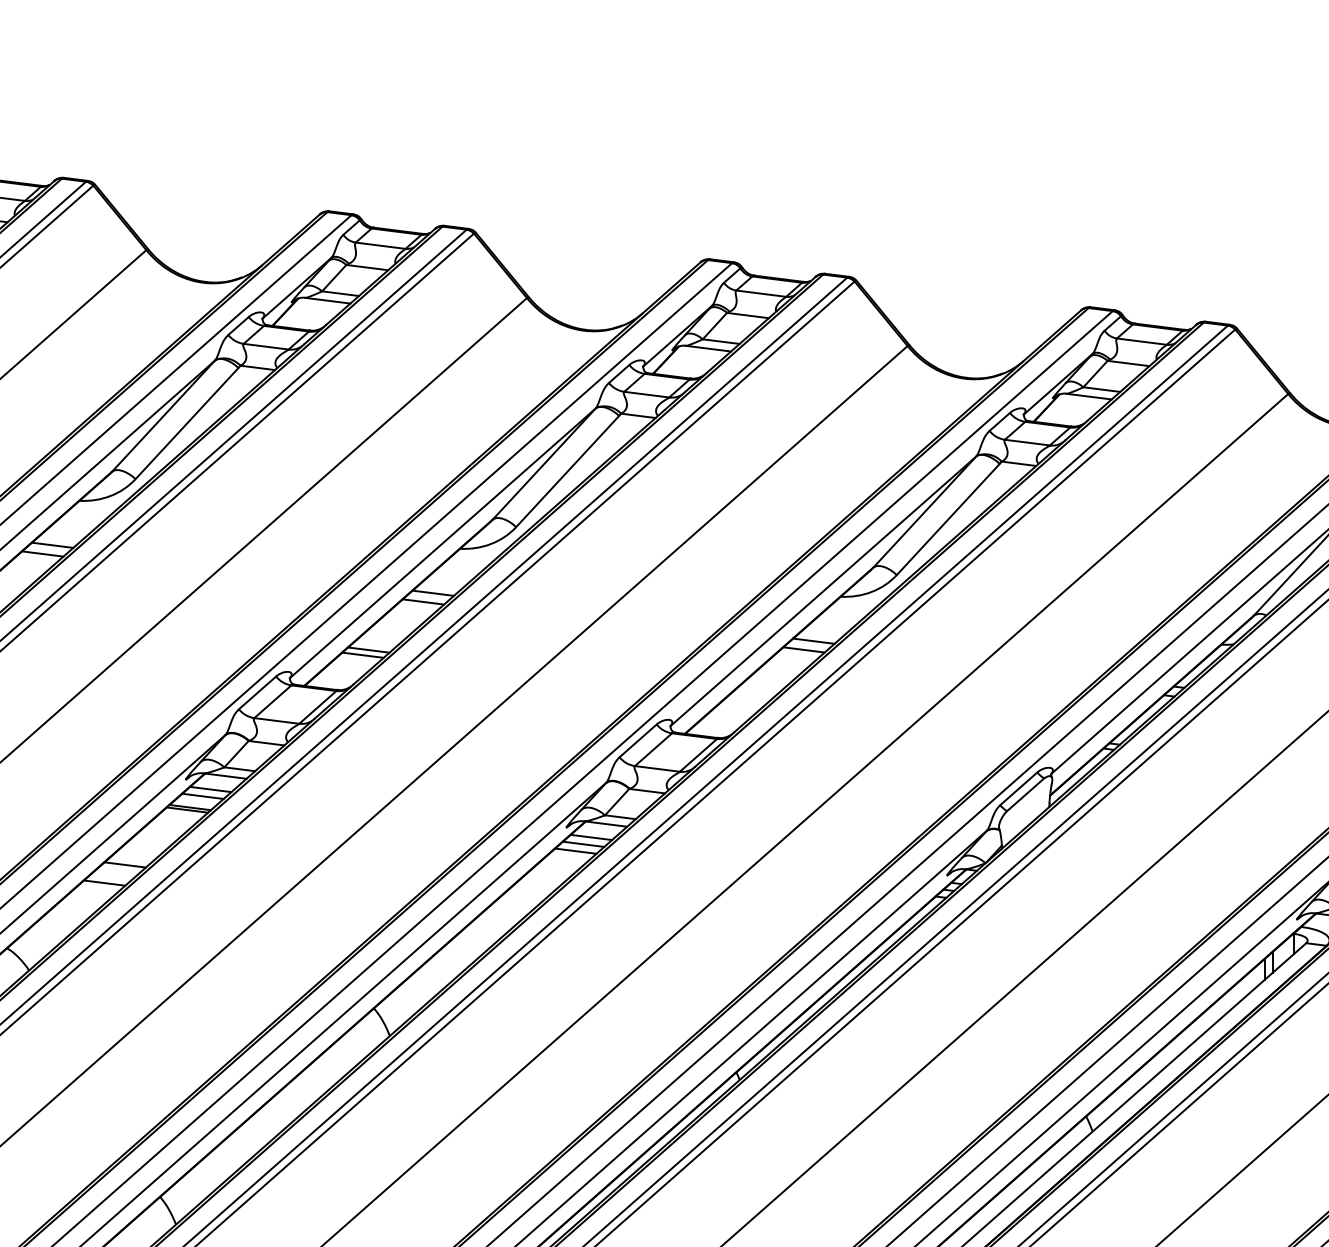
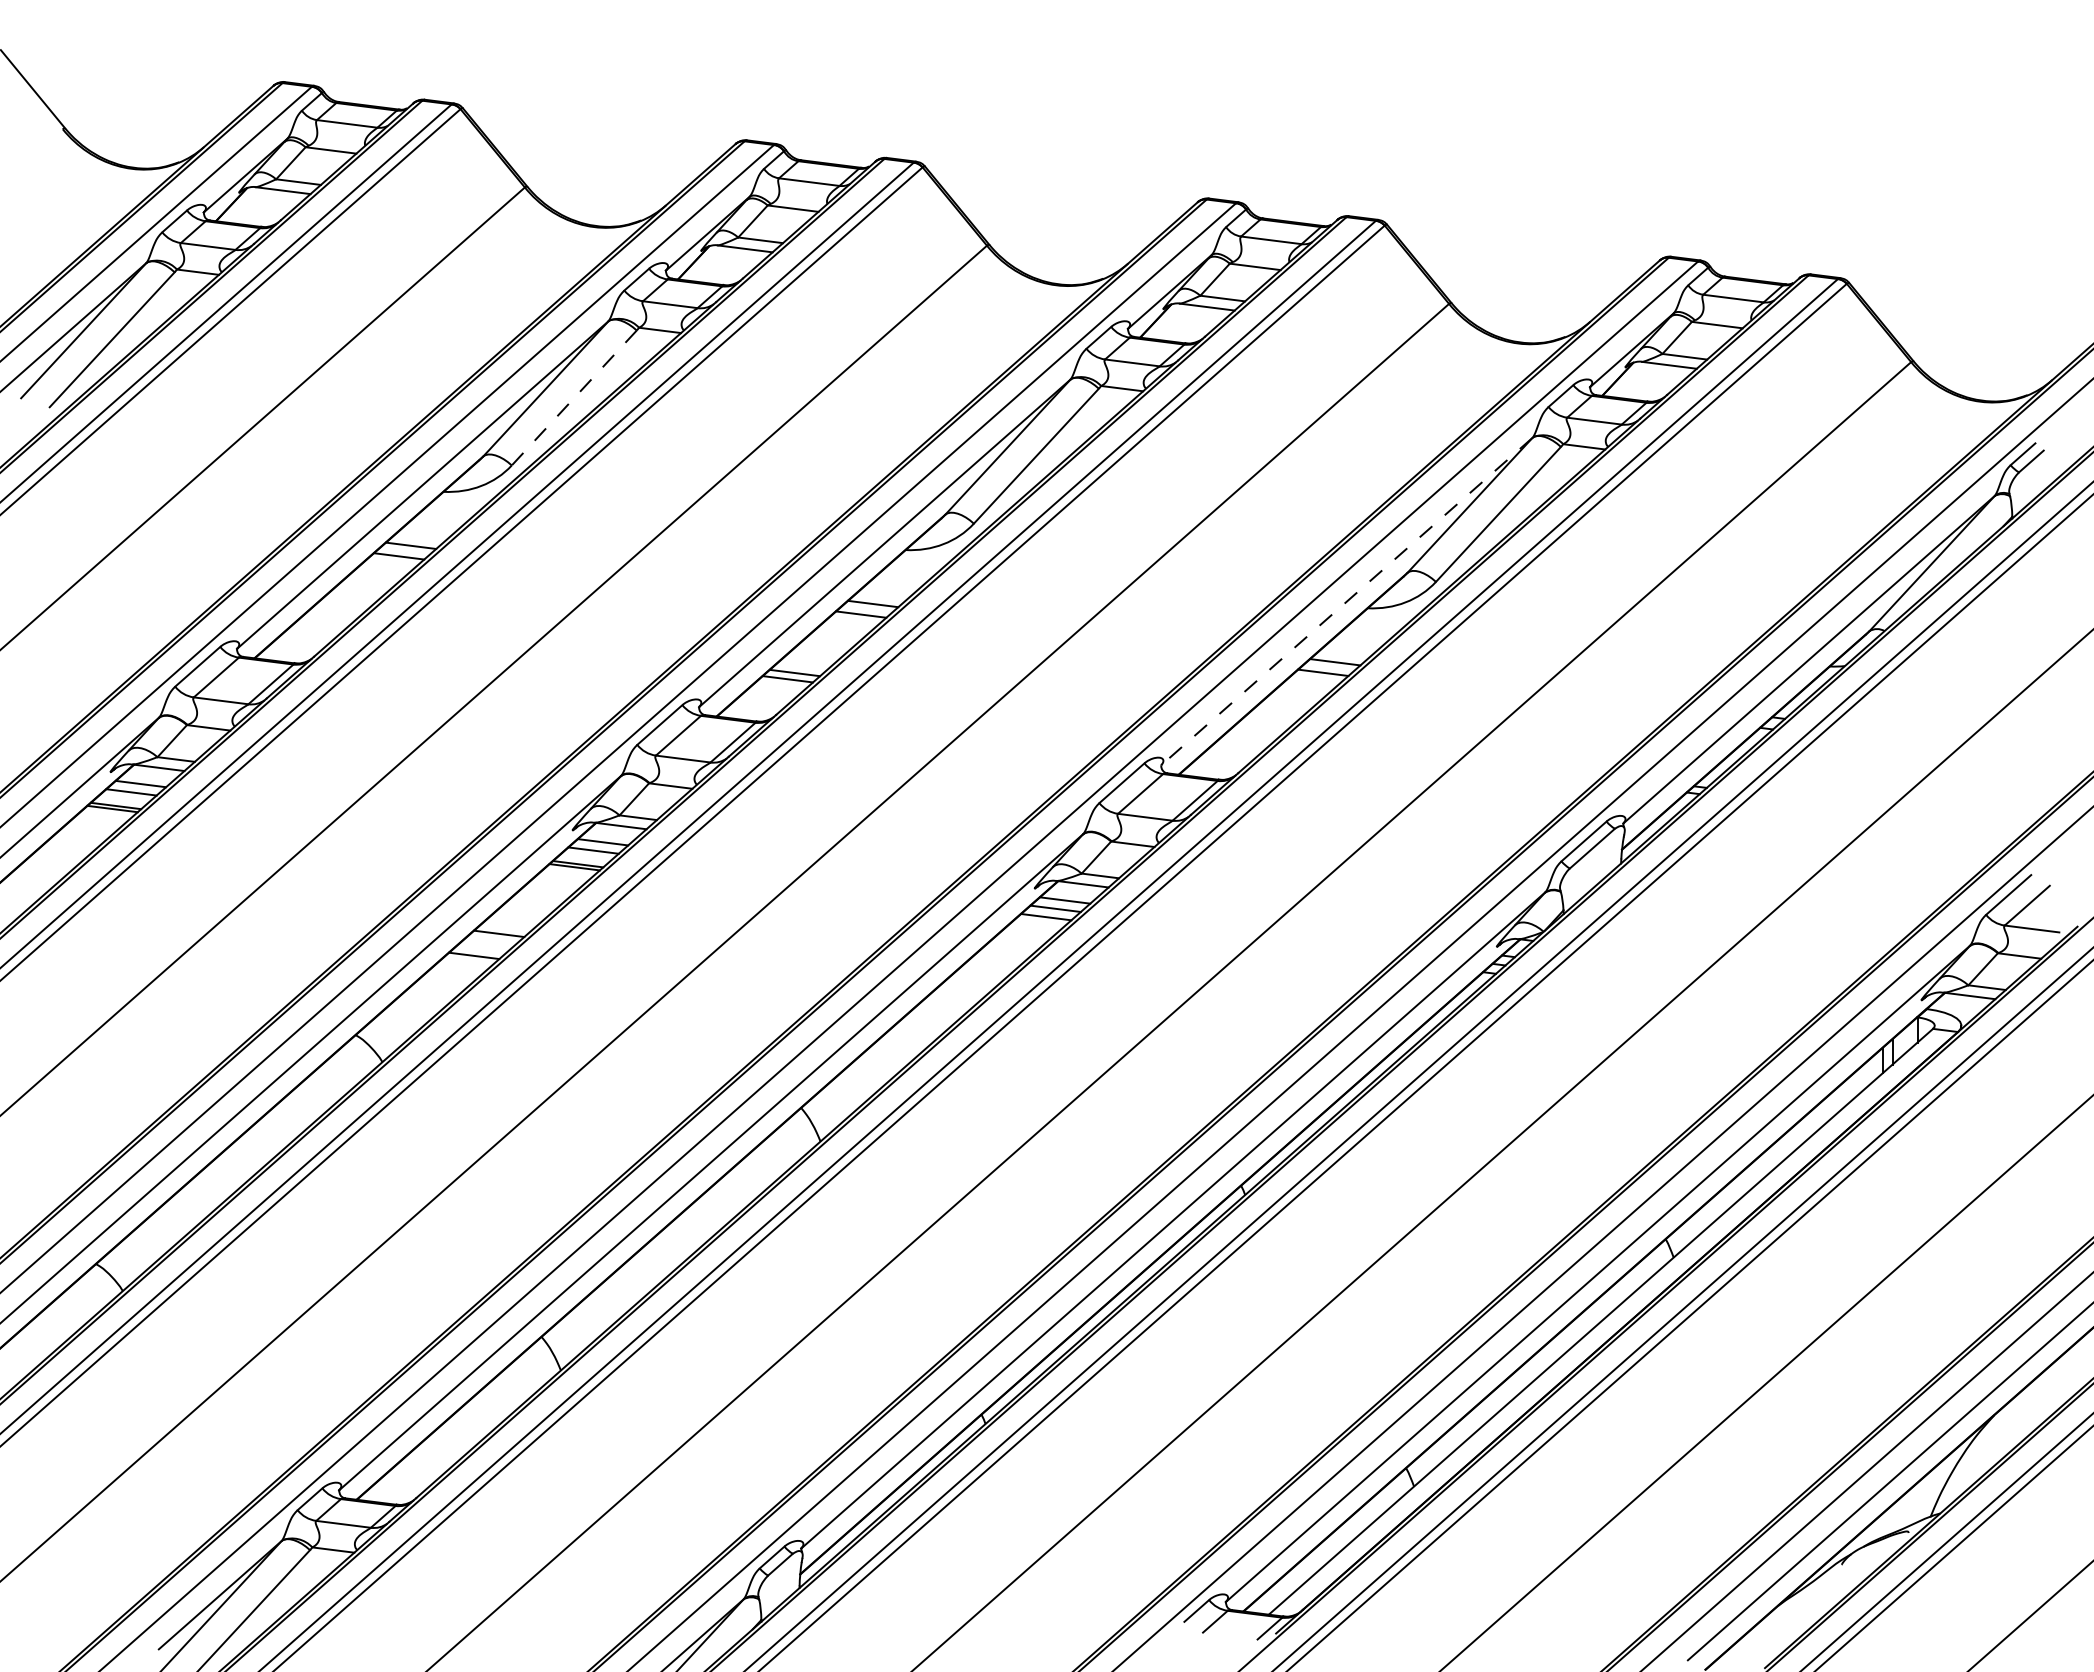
line: (187, 423) -> (574, 397), solid -> dashed
line: (823, 591) -> (1346, 601), solid -> dashed

